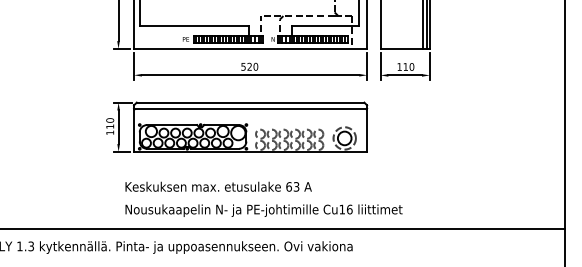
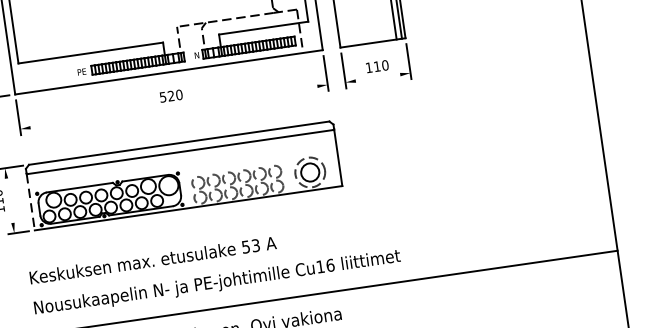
line: (250, 75) -> (173, 107), removed
line: (404, 75) -> (377, 78), removed
line: (118, 127) -> (9, 201), removed
line: (134, 131) -> (31, 203), solid -> dashed
text: (288, 186) -> (245, 246), 63 -> 53

